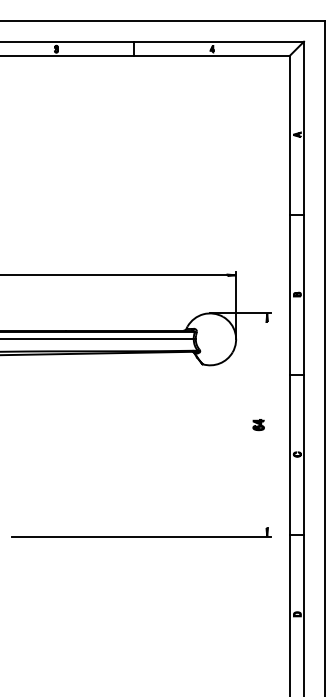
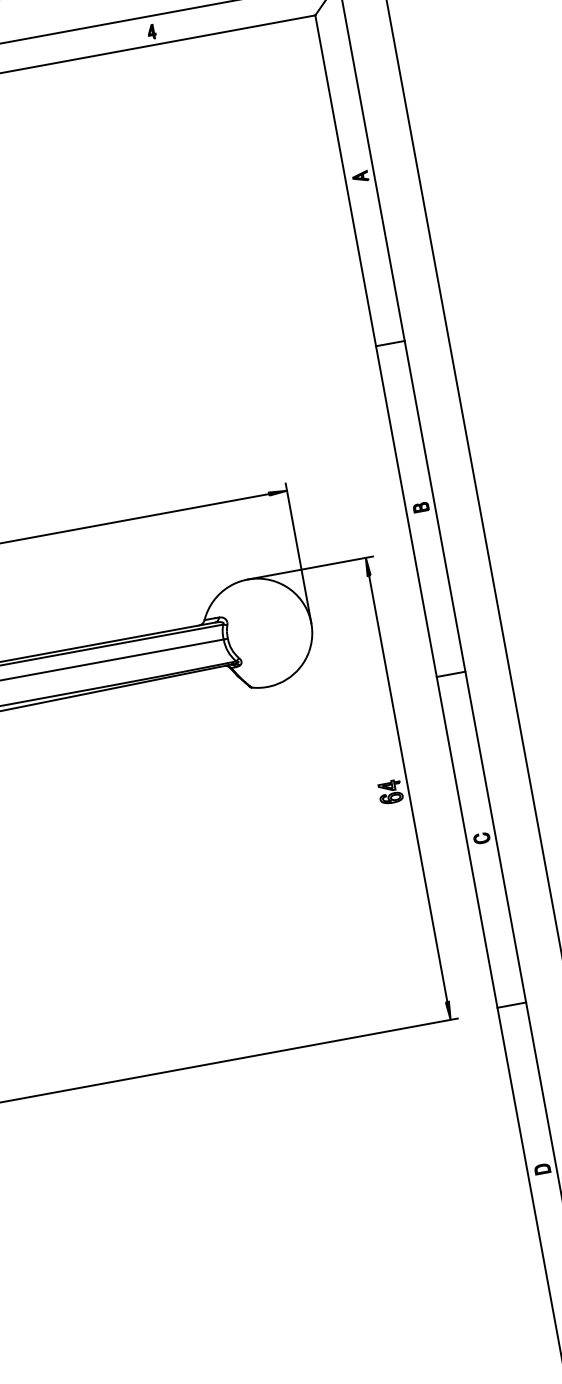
line: (267, 425) -> (408, 789), added

